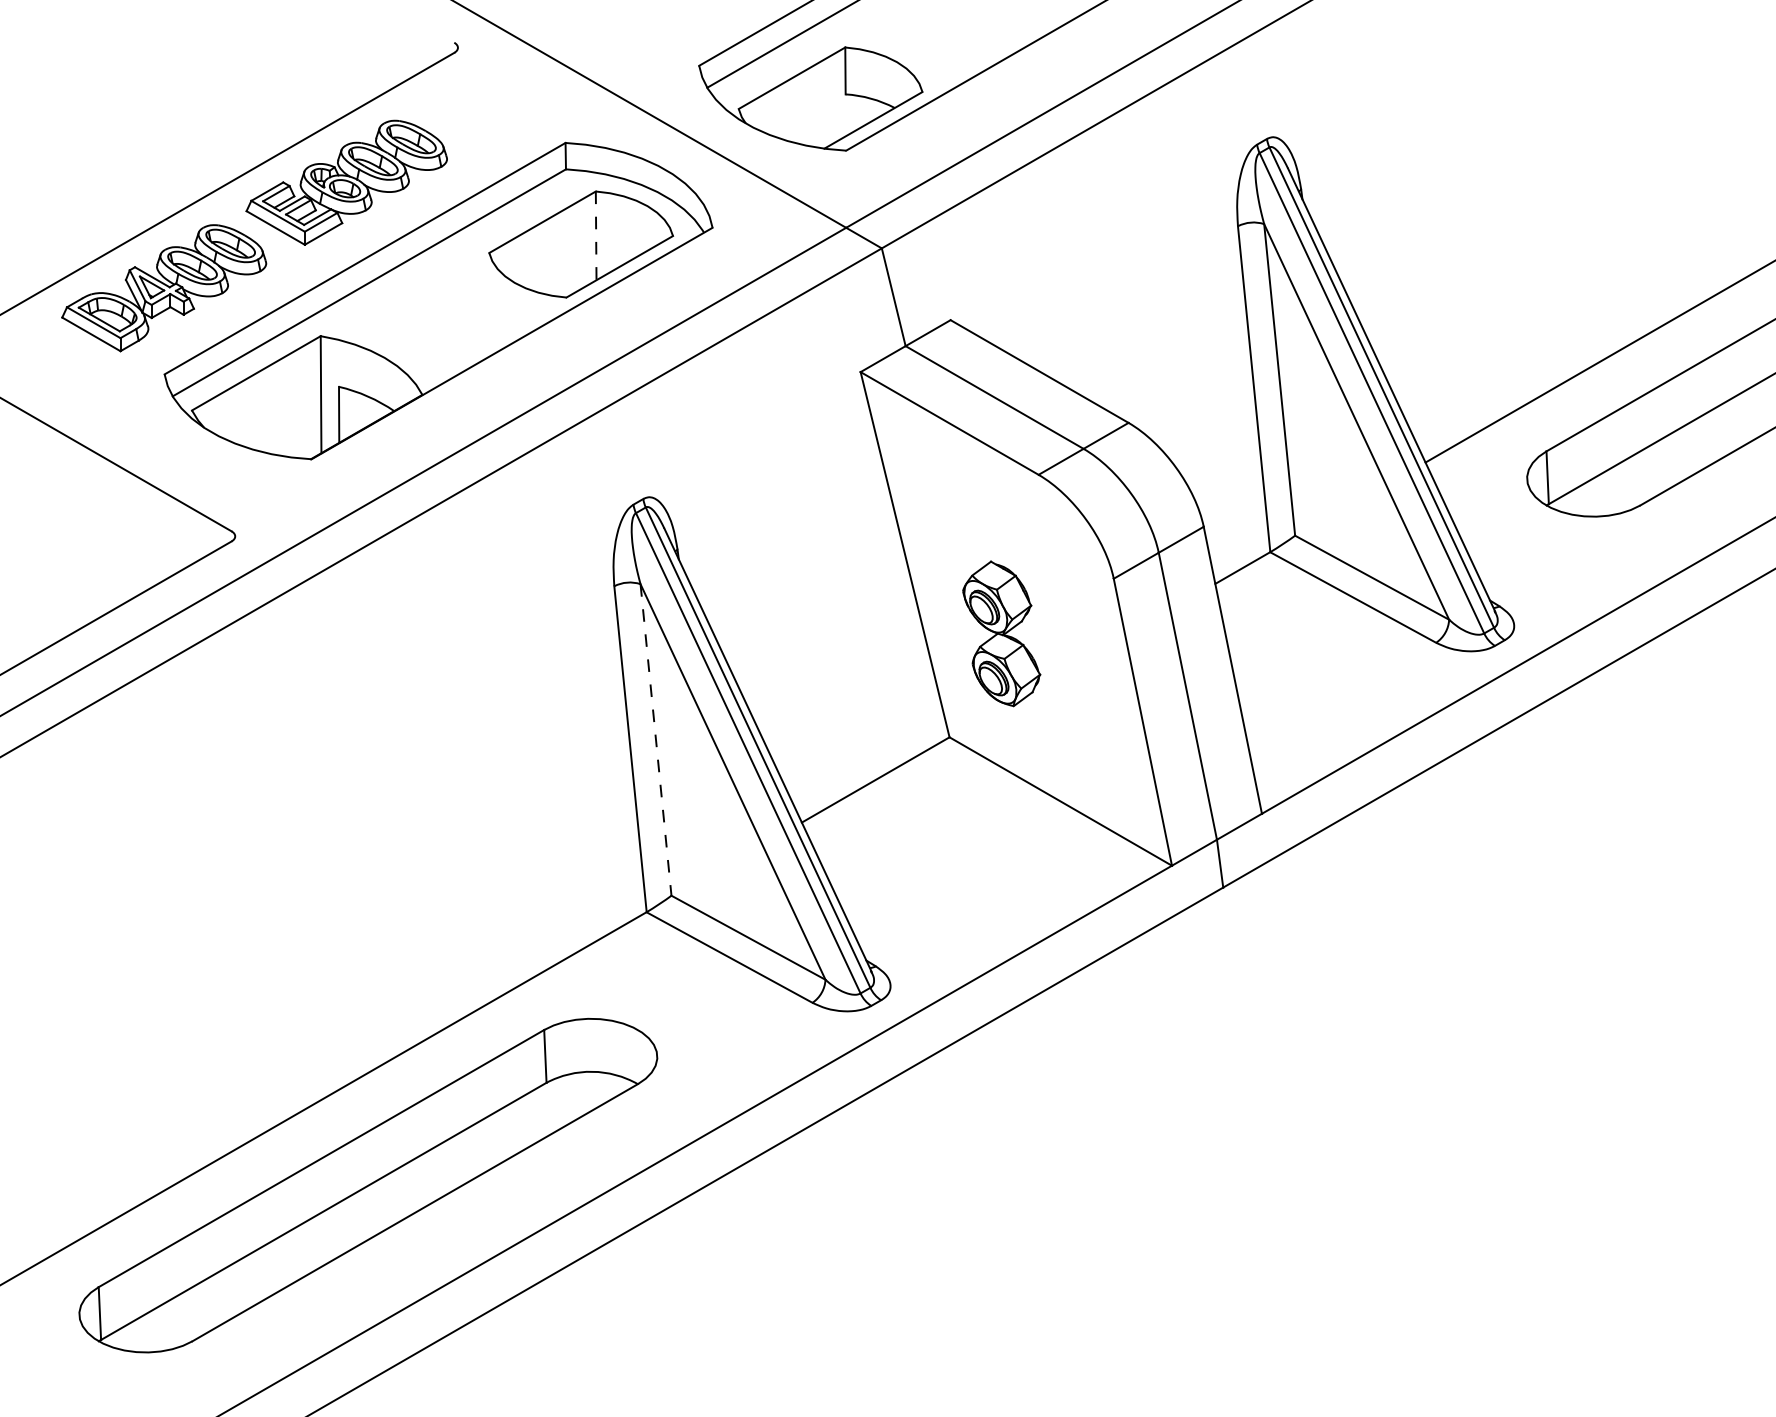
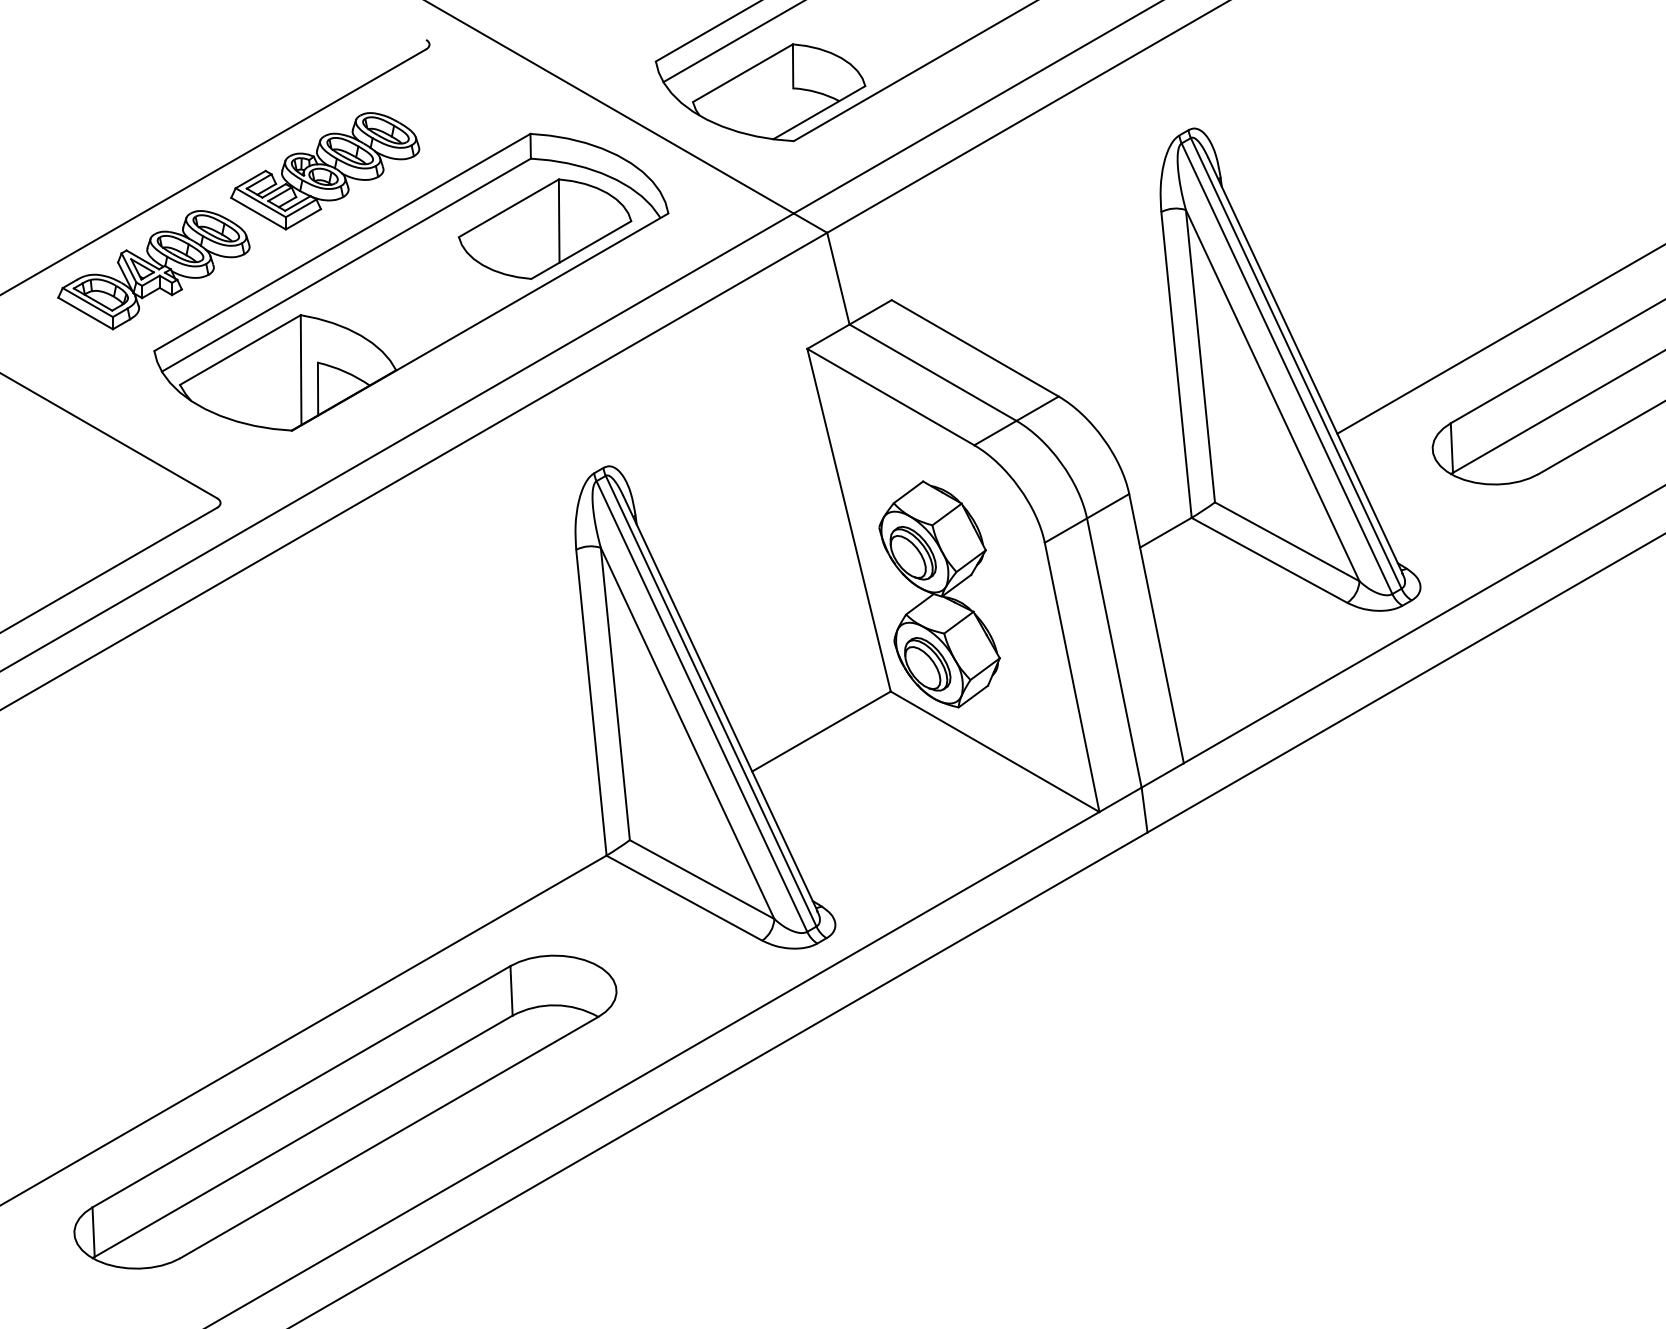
line: (596, 236) -> (559, 221), dashed -> solid
part: (1001, 633) -> (939, 594), size x1.67
line: (656, 739) -> (615, 693), dashed -> solid

